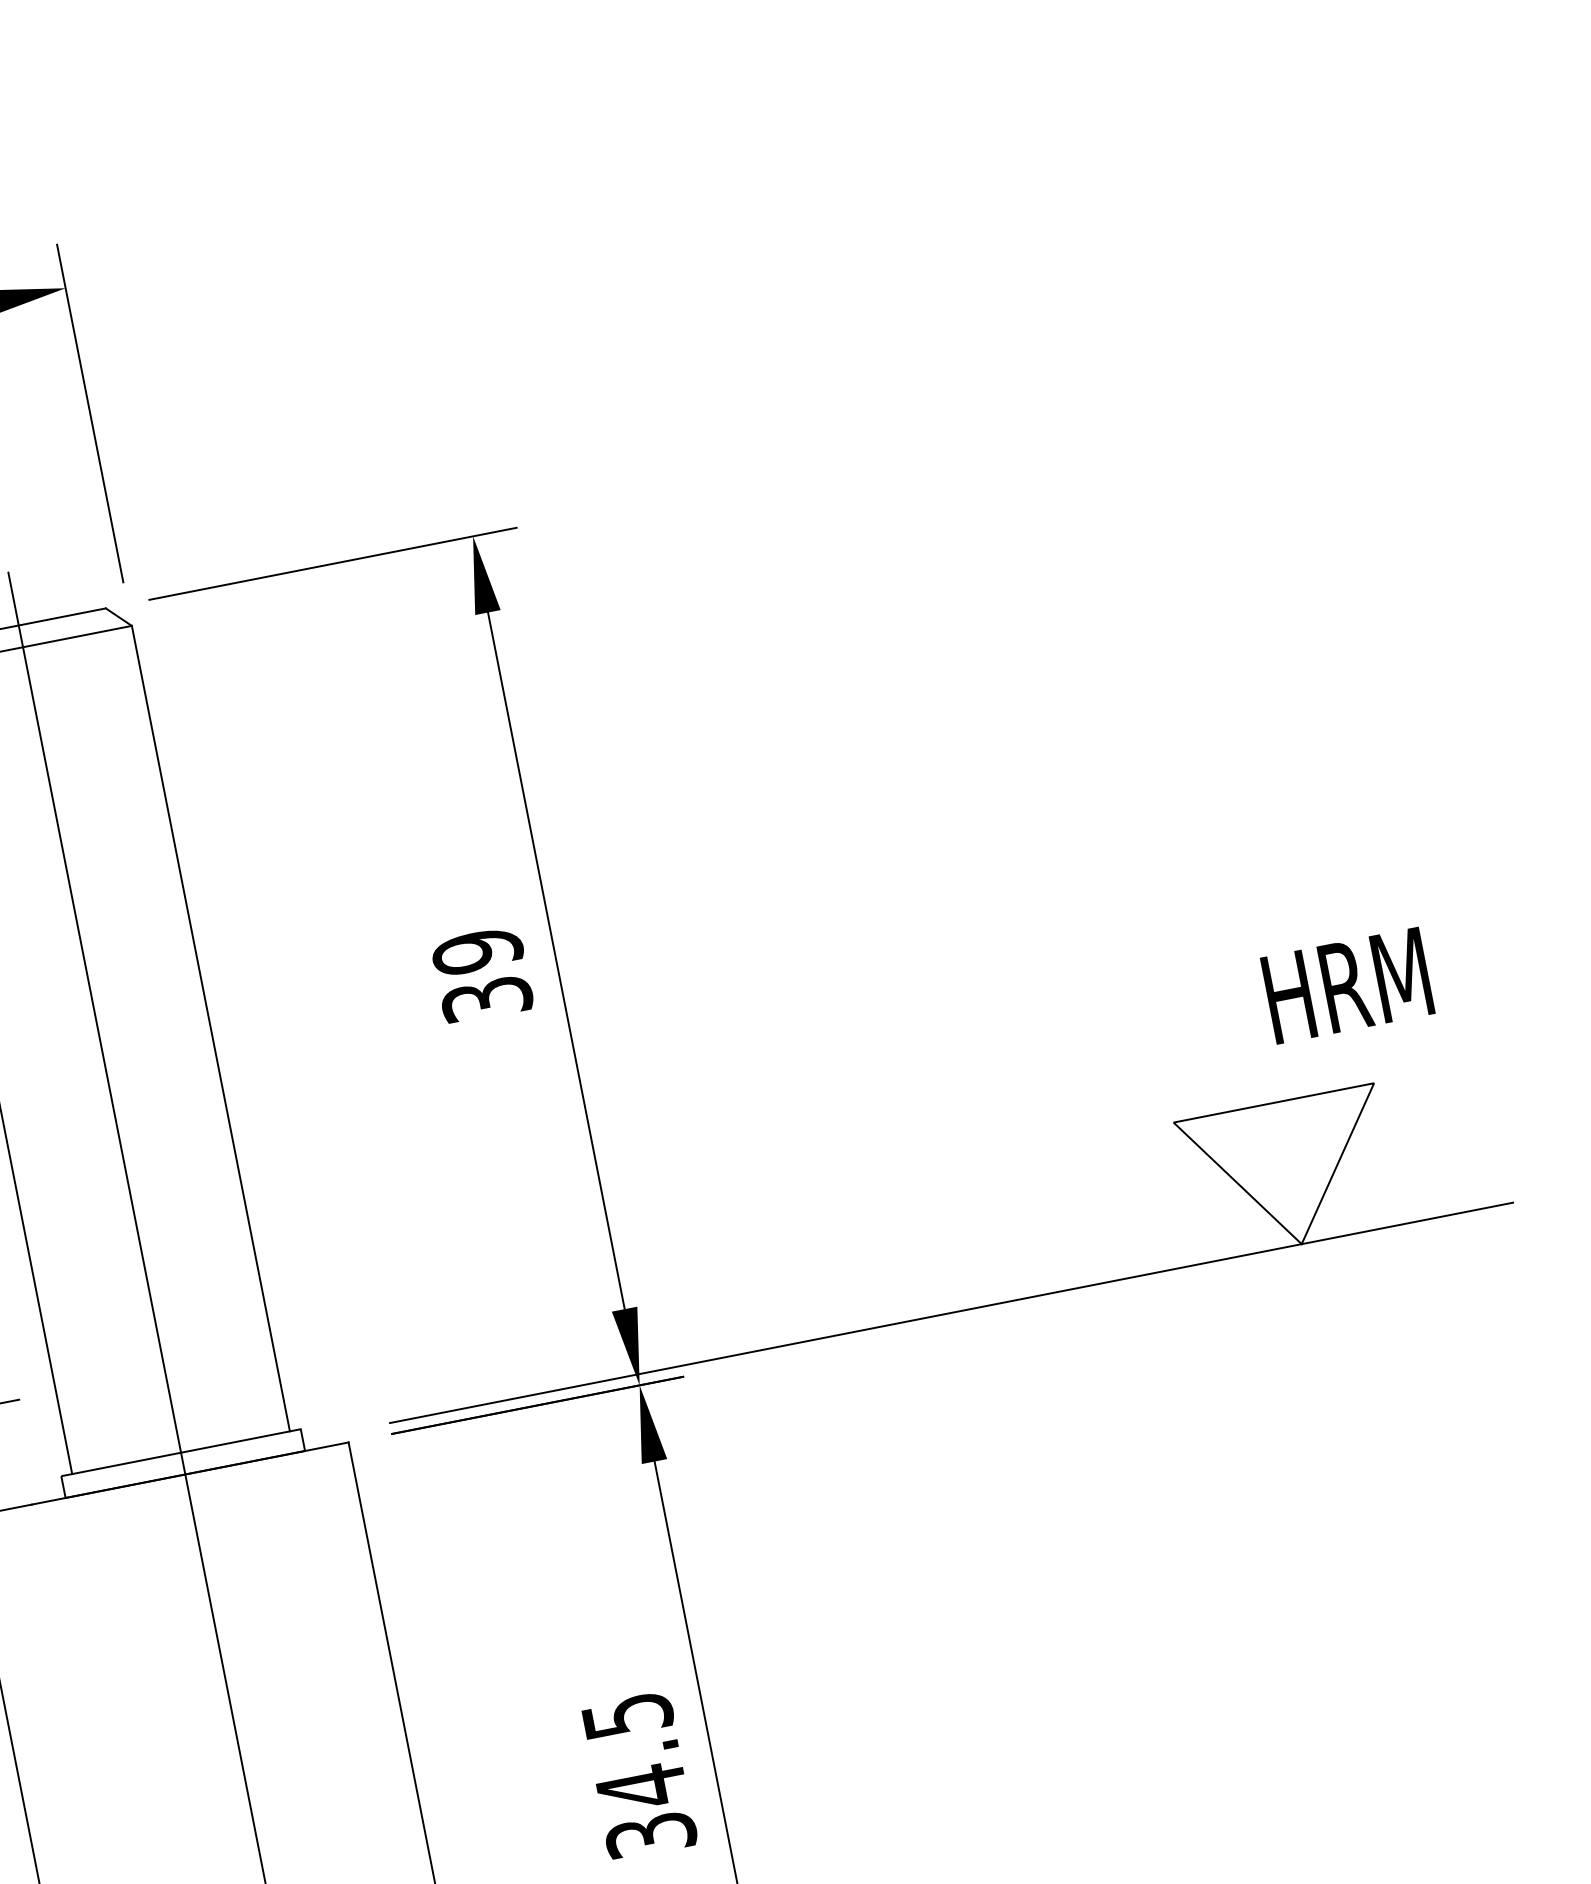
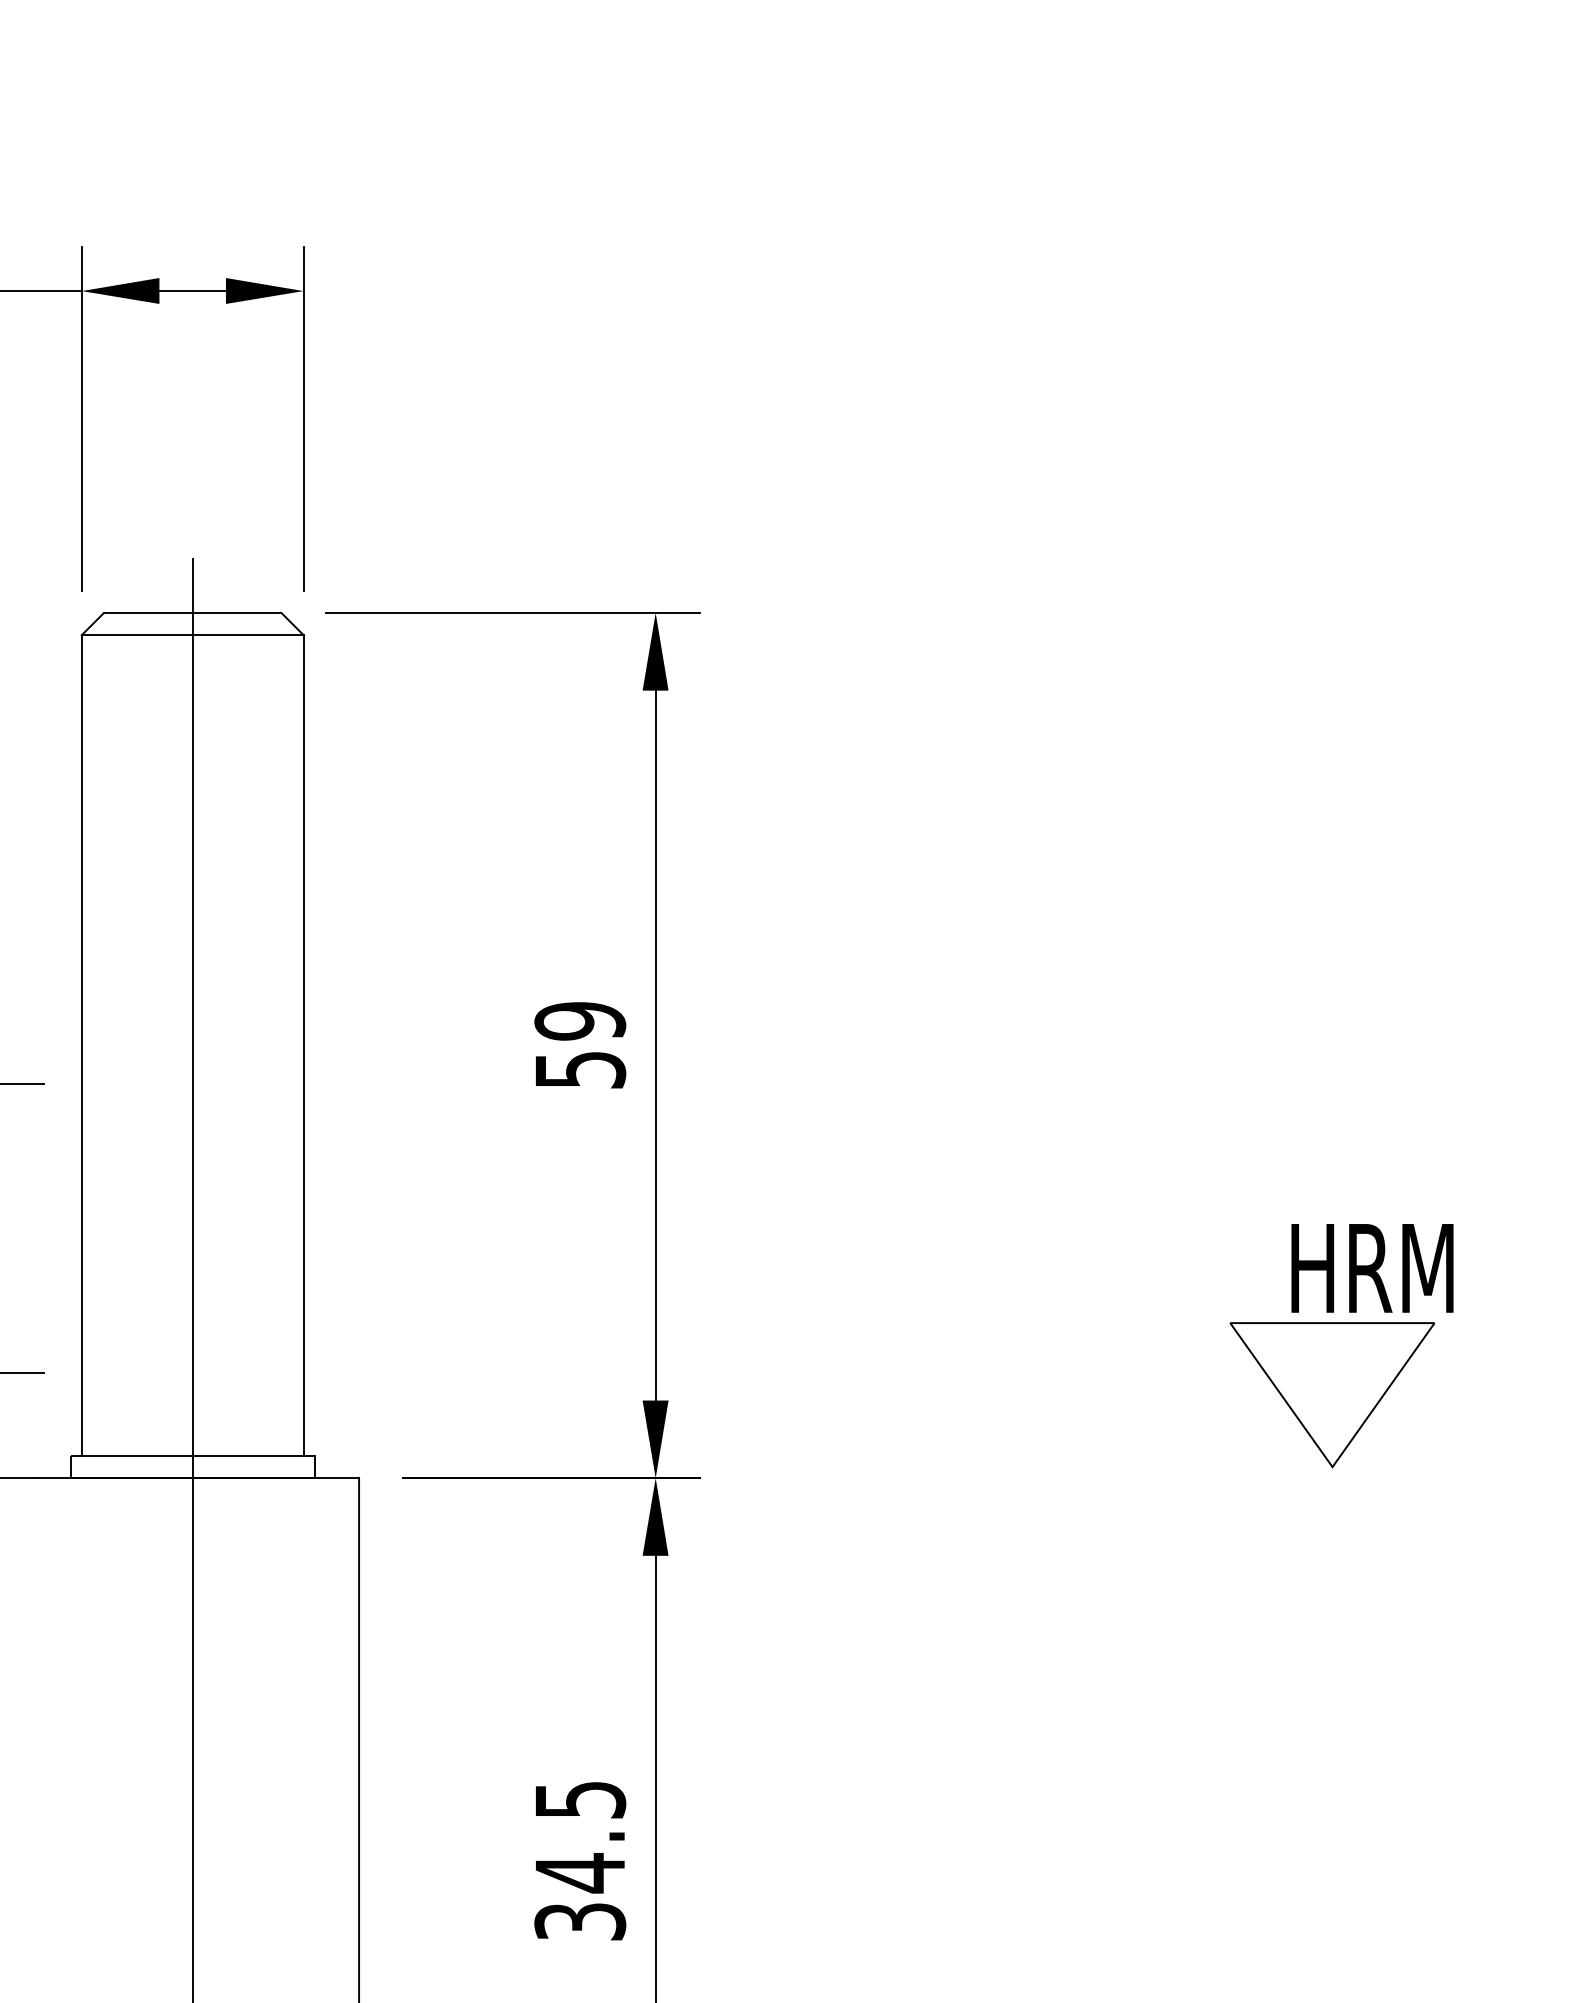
text: (1347, 985) -> (1372, 1268), moved
text: (486, 998) -> (579, 1069), 39 -> 59
line: (951, 1313) -> (975, 1467), removed

